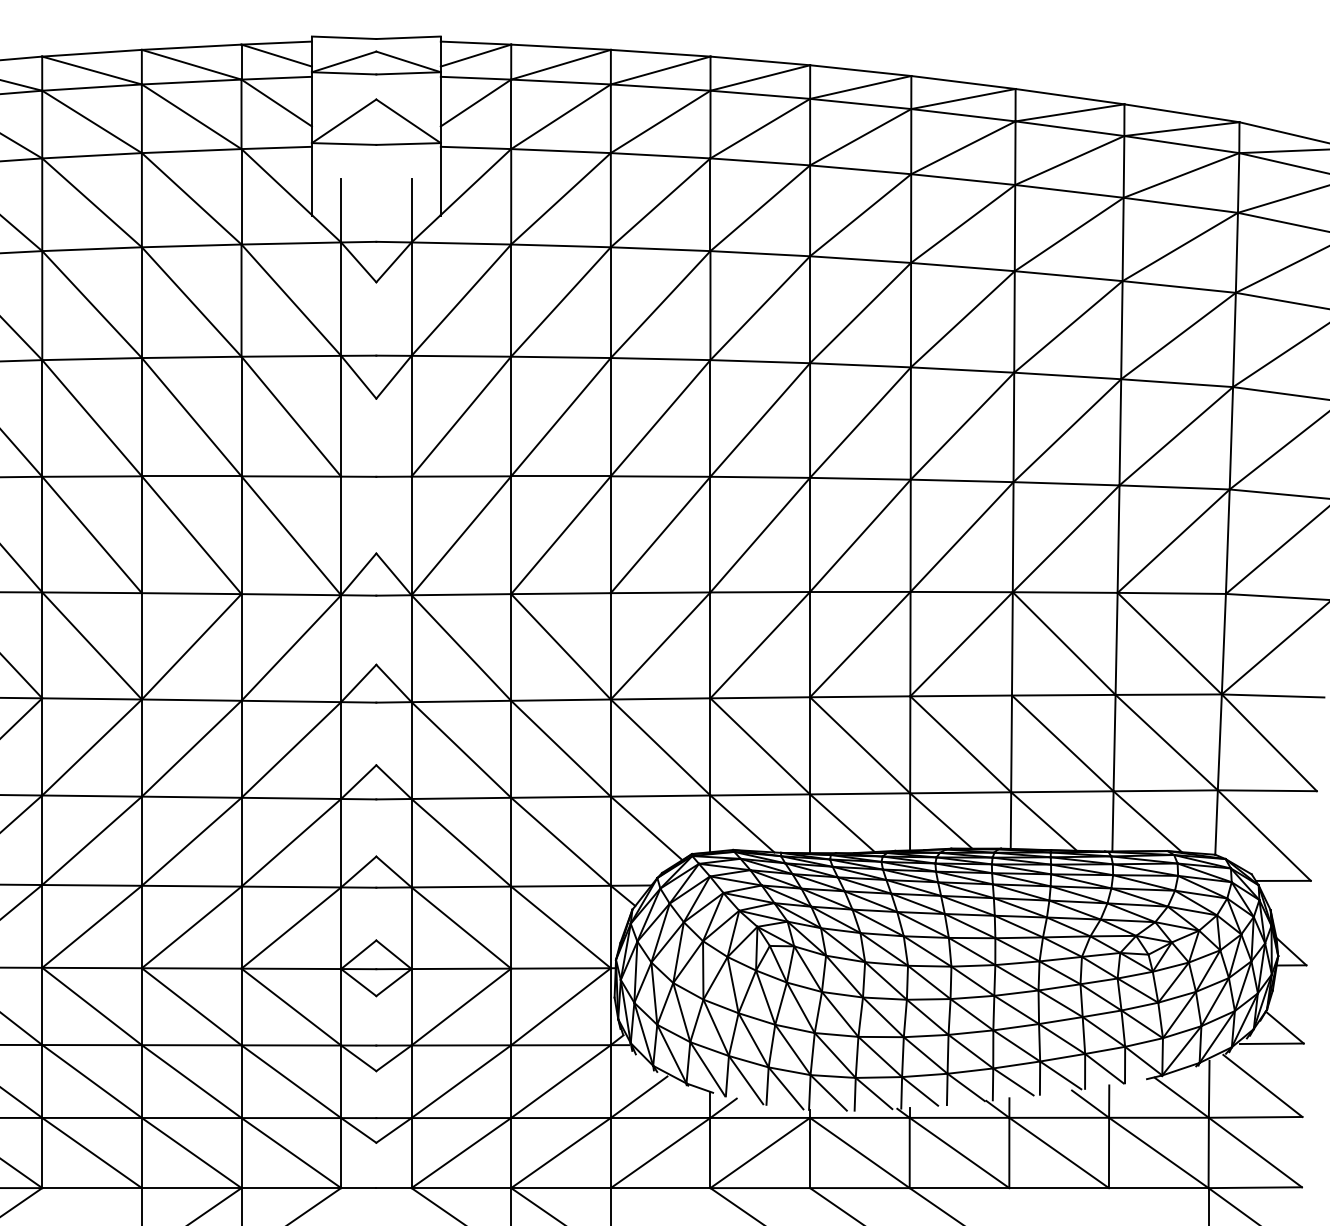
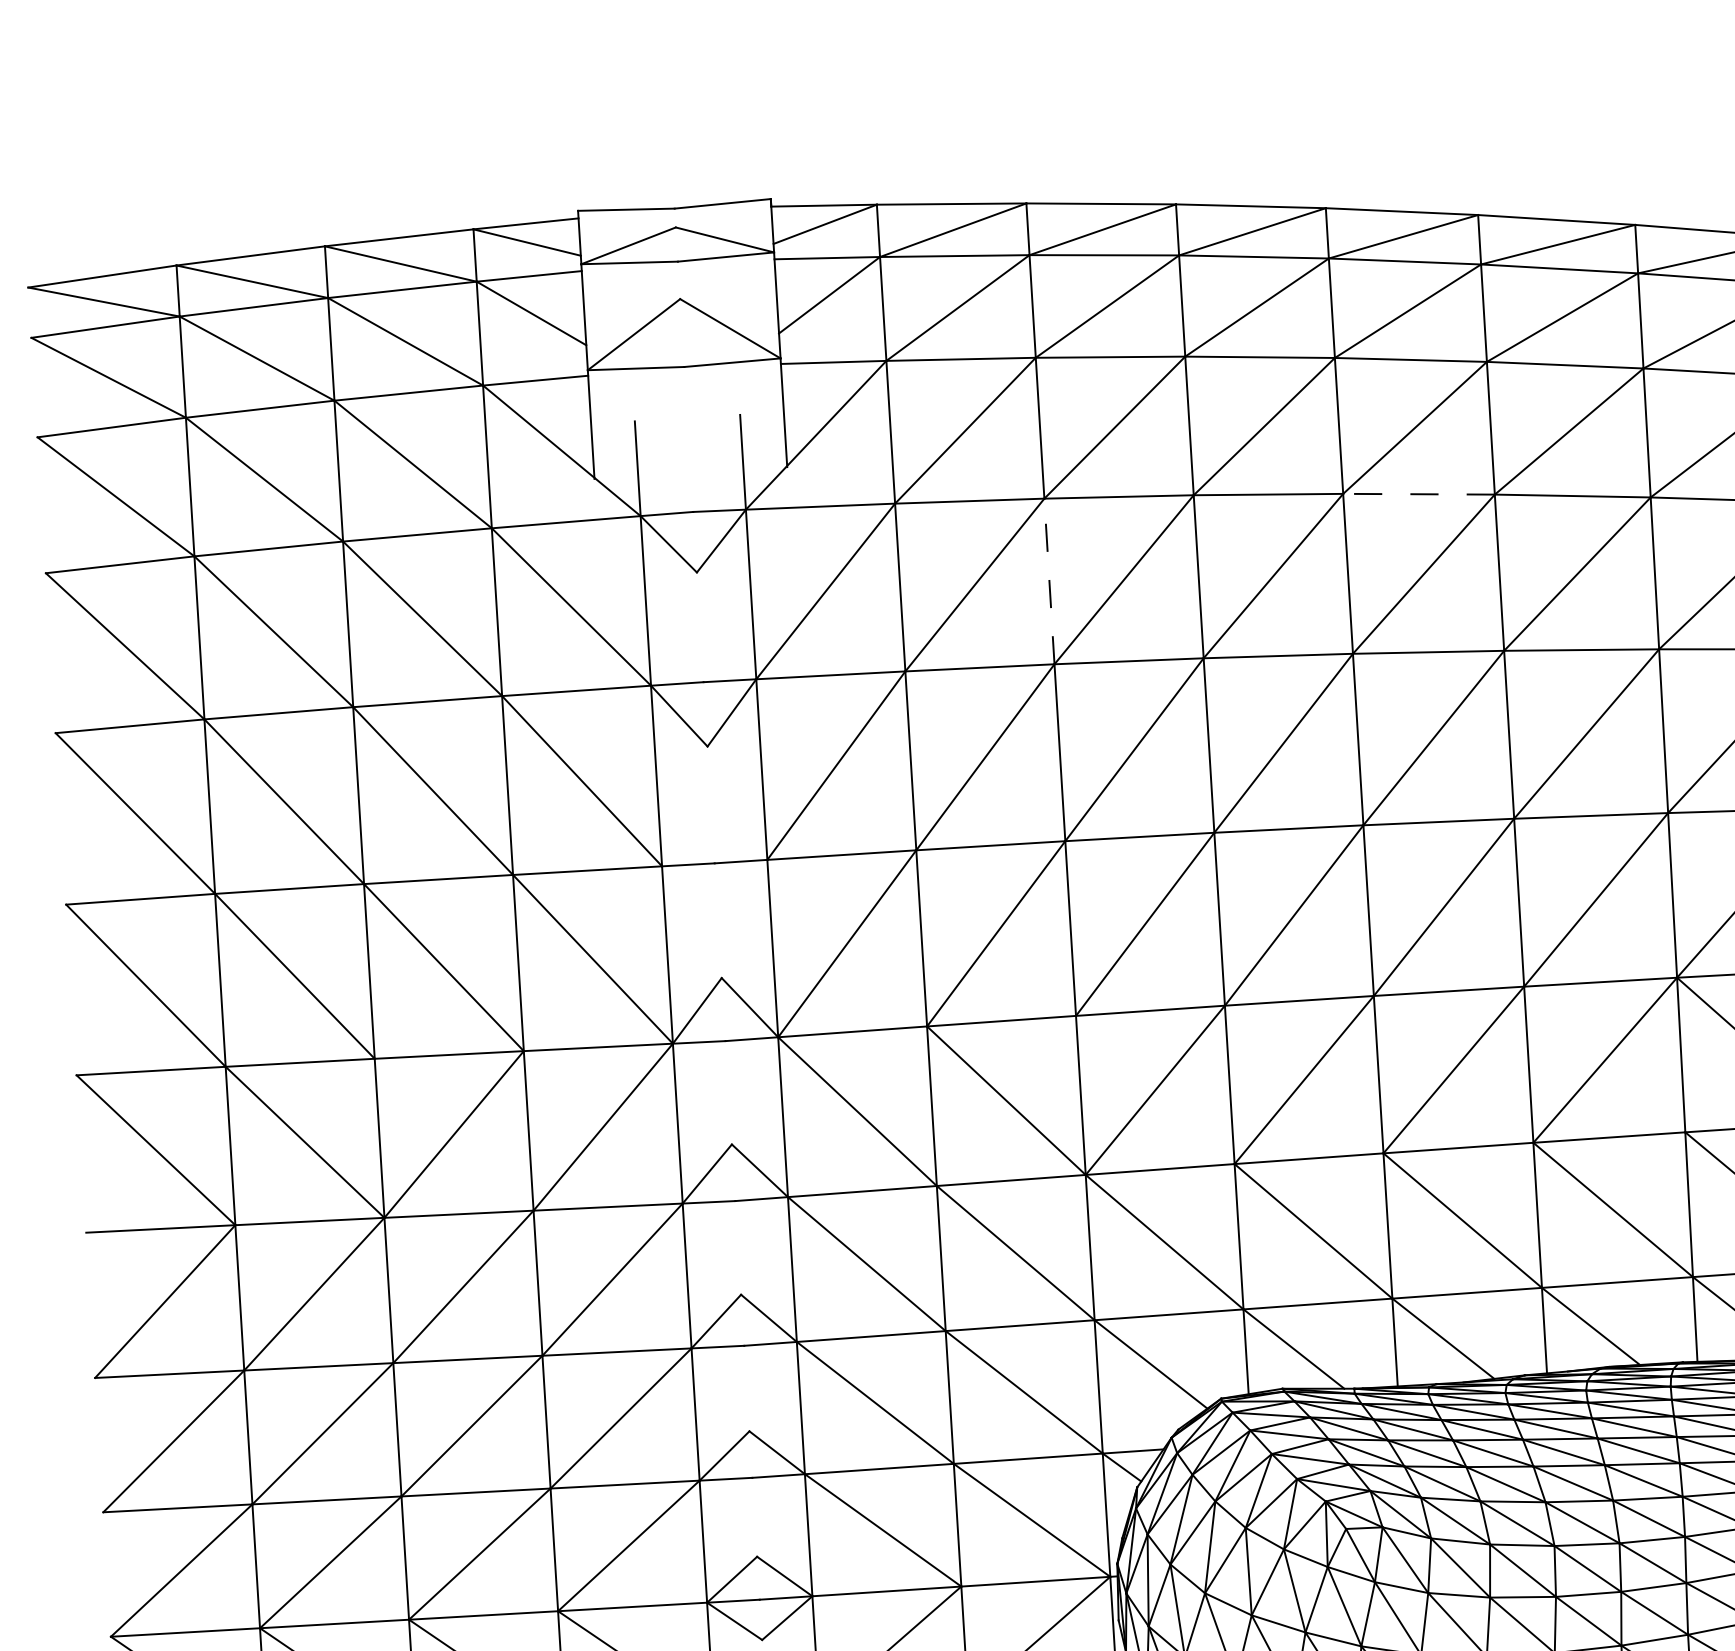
line: (860, 259) -> (1418, 494), solid -> dashed
line: (610, 302) -> (1048, 581), solid -> dashed

